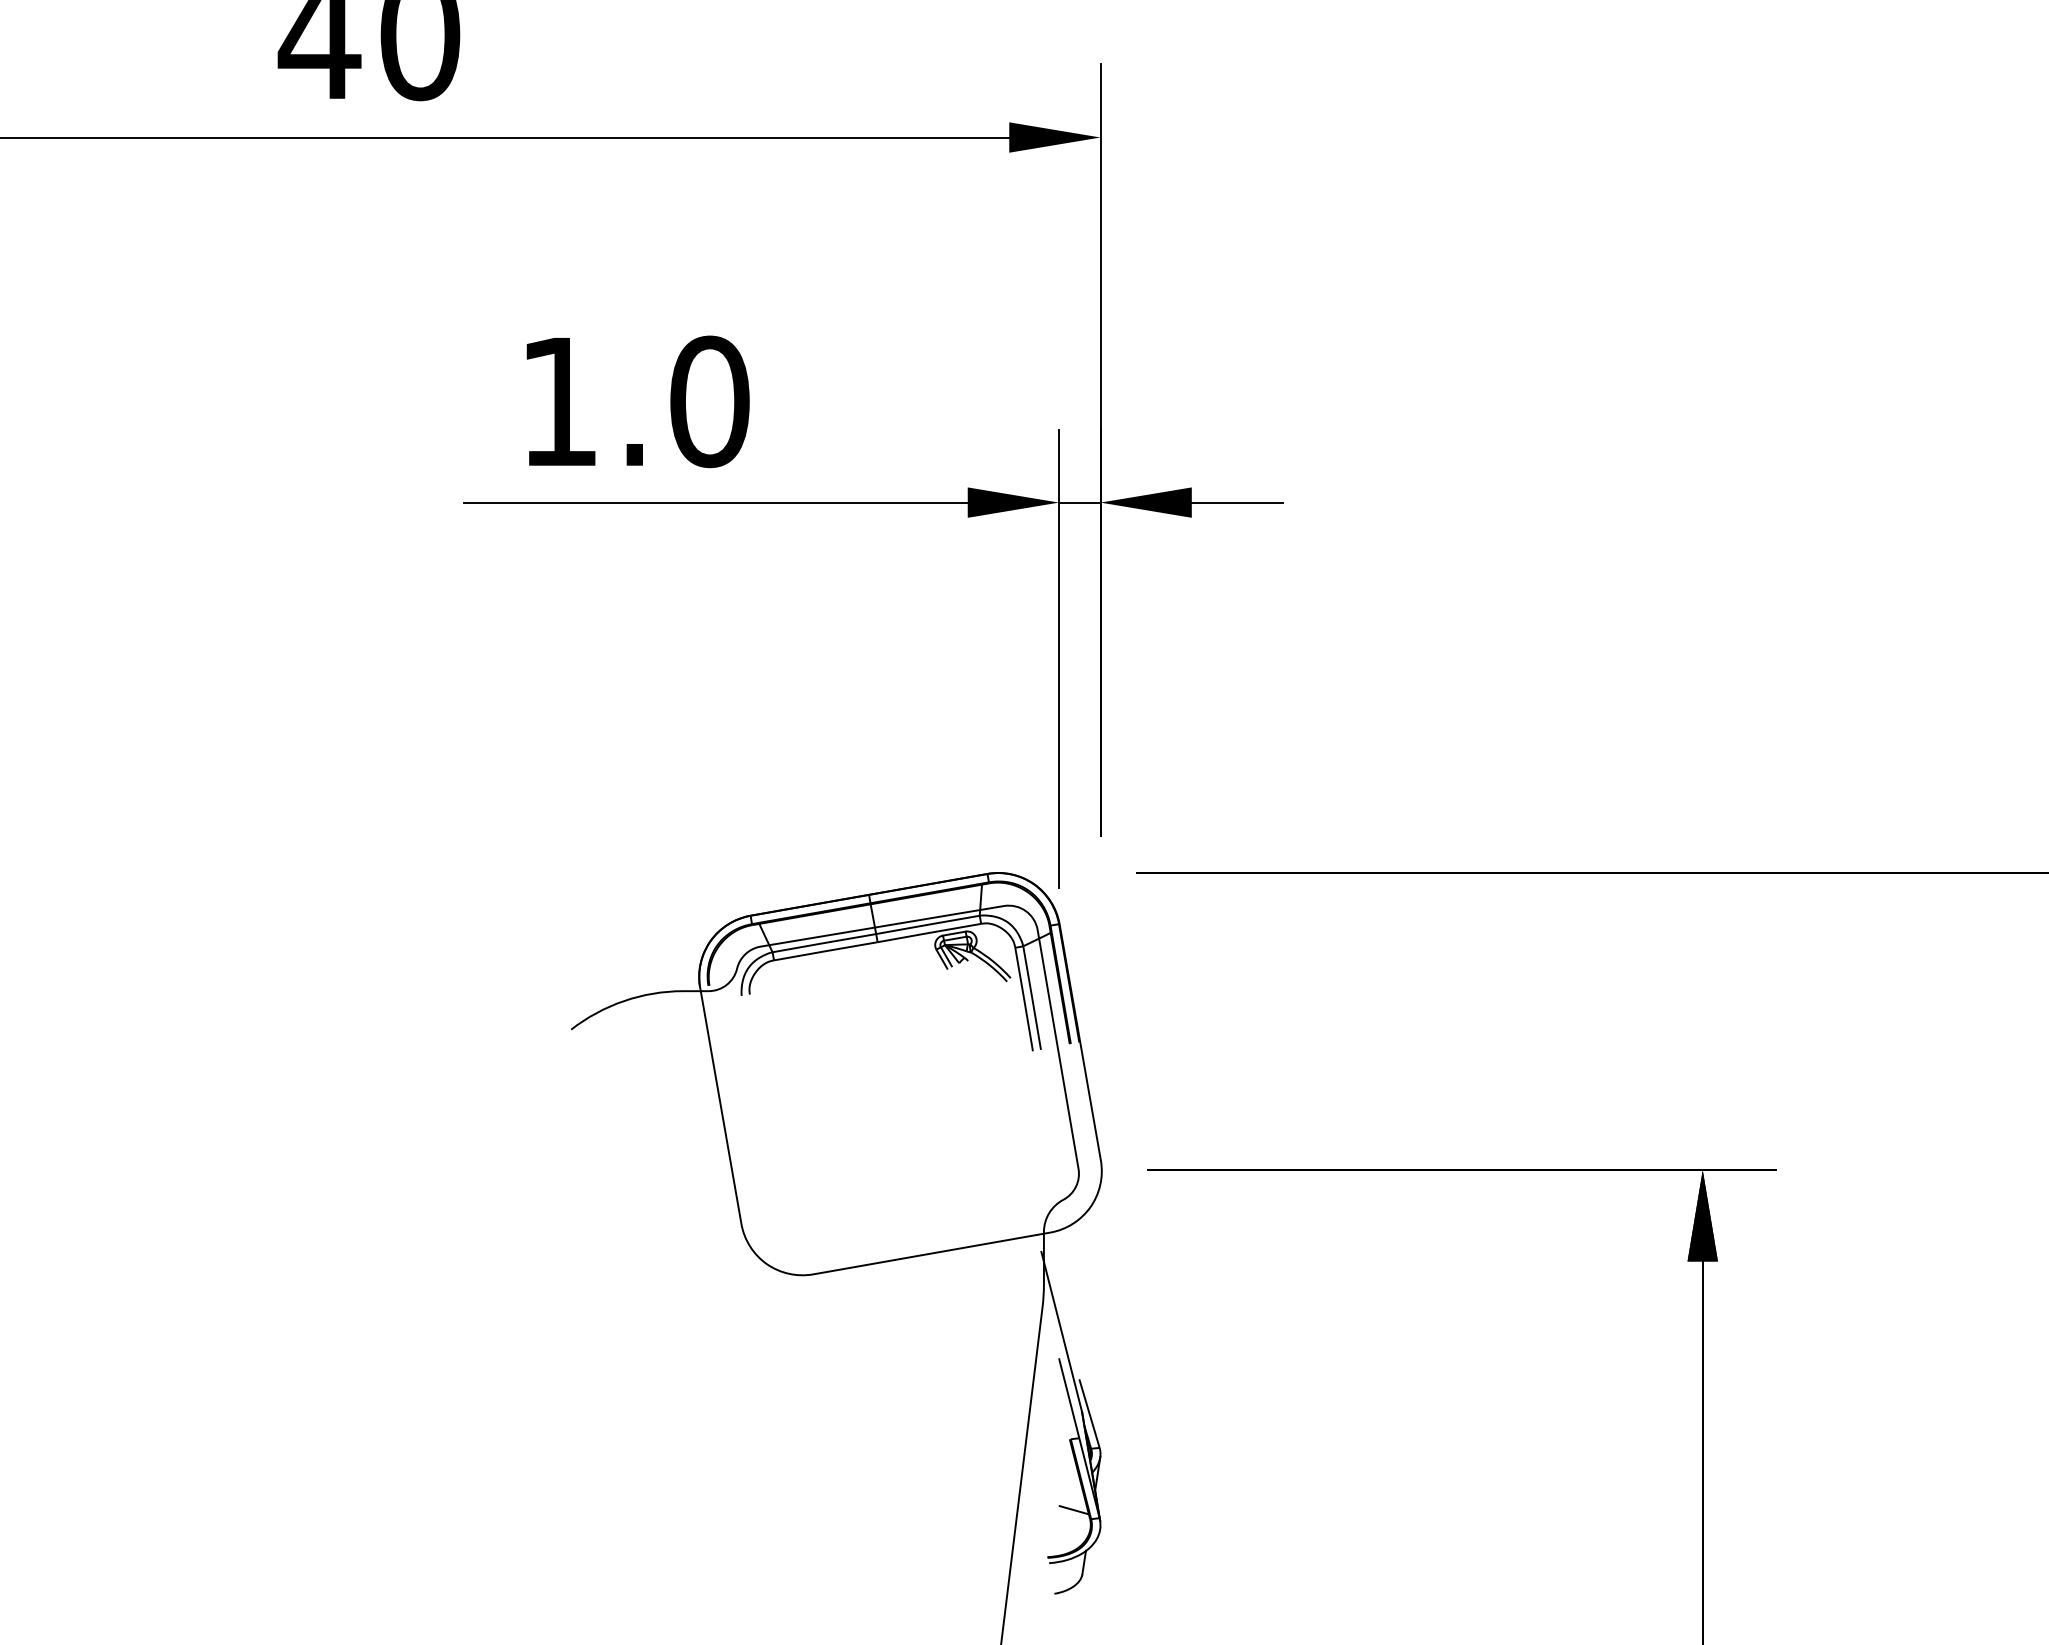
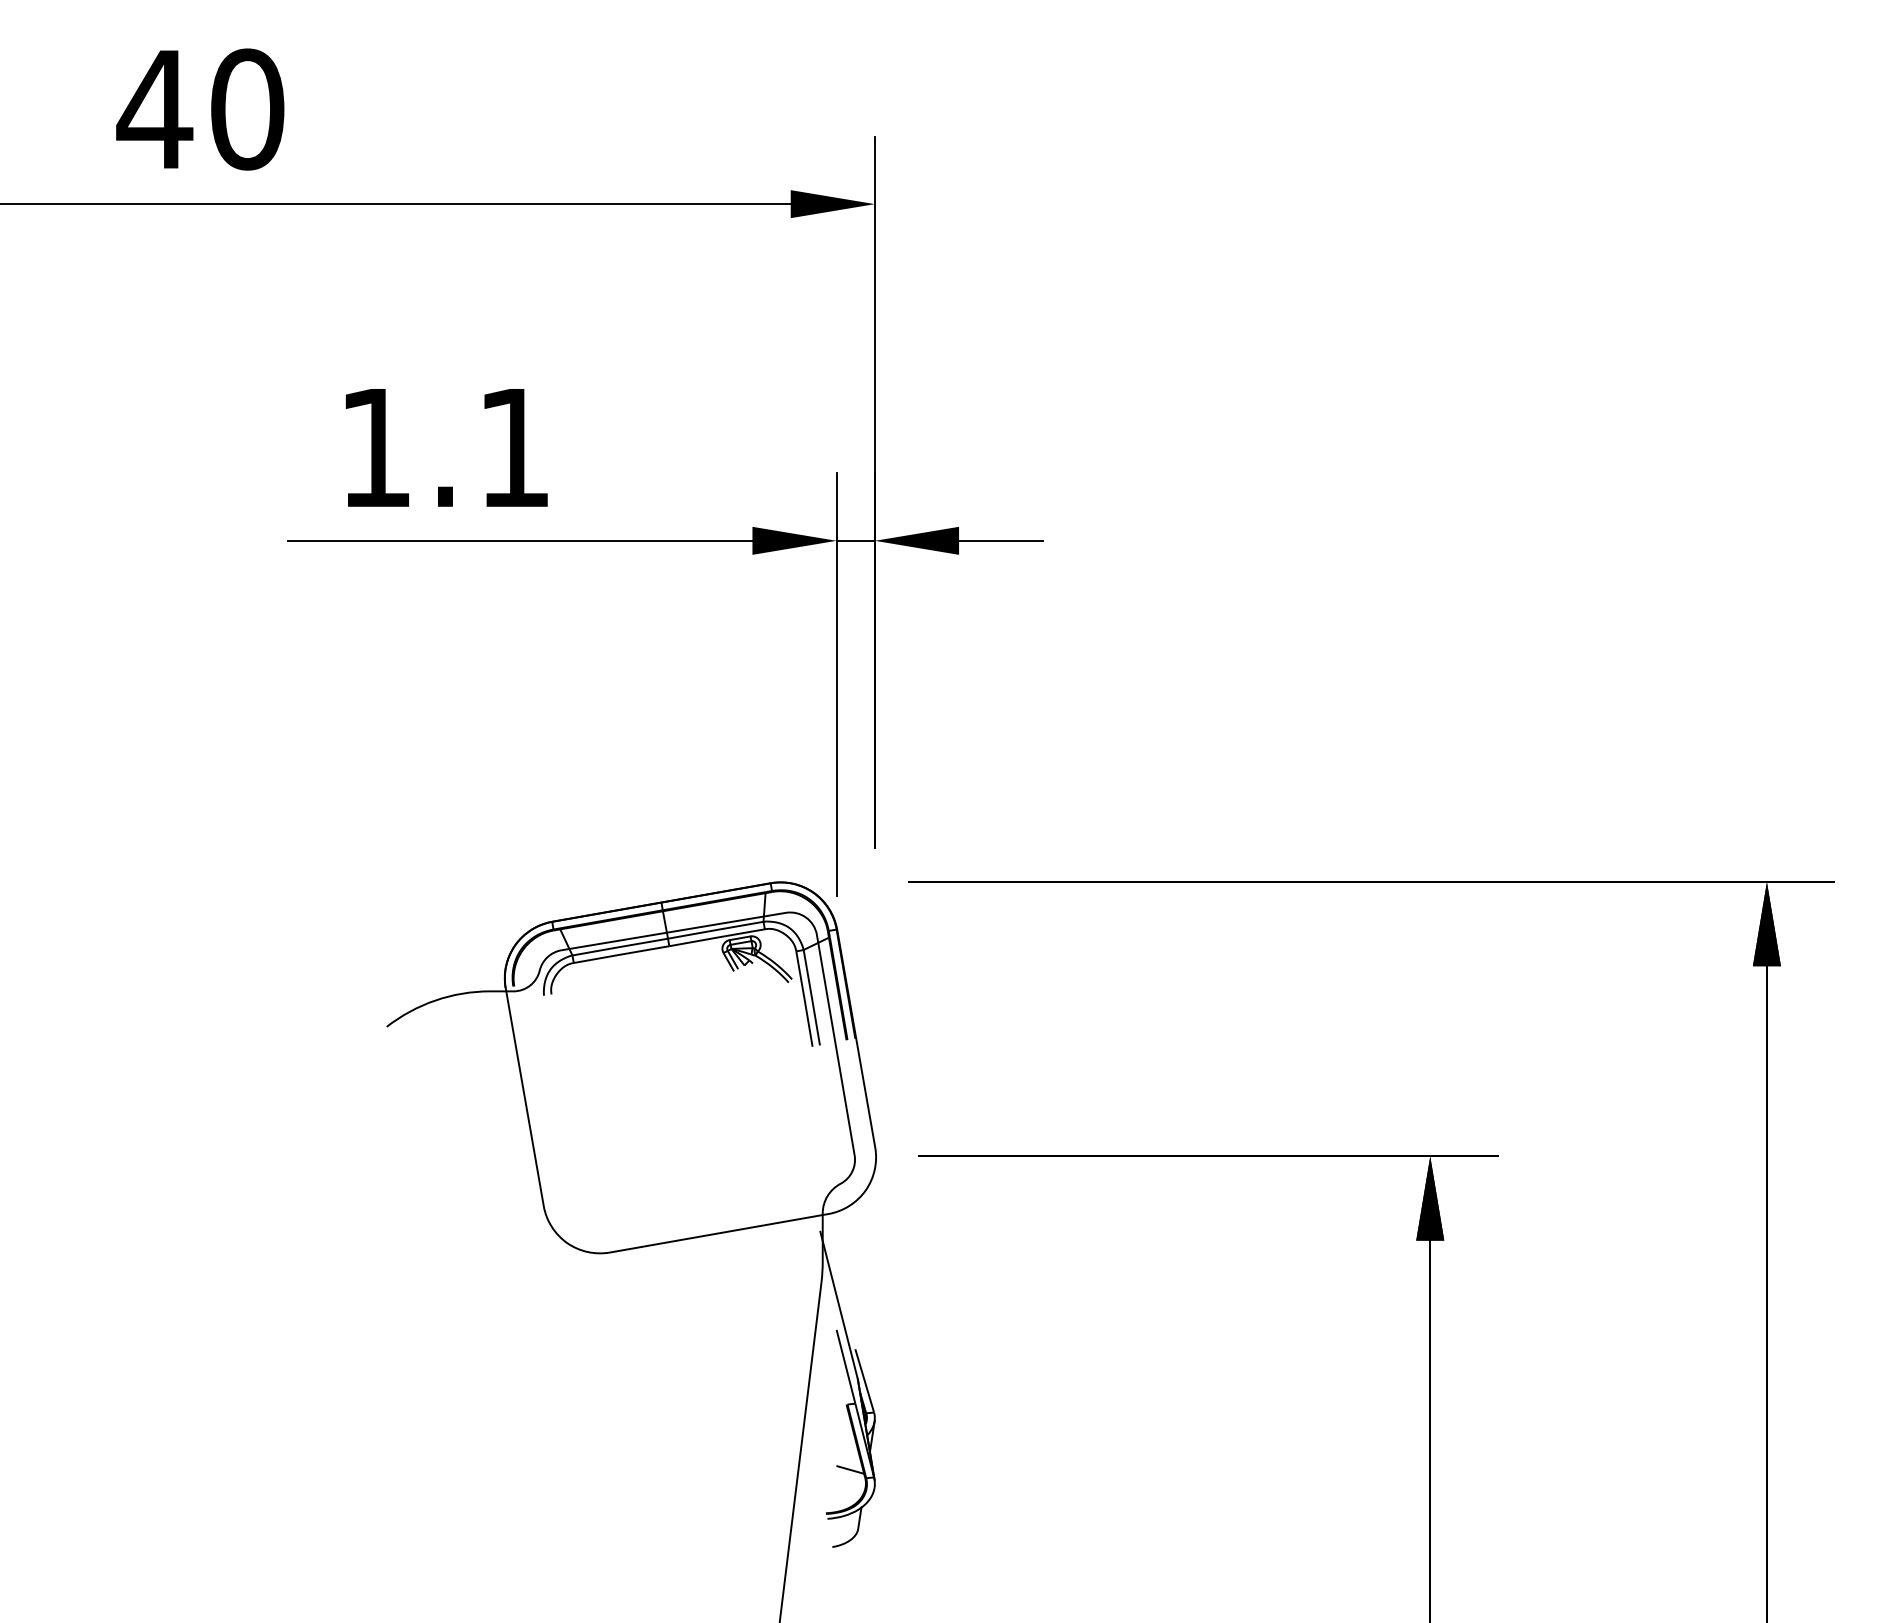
text: (709, 401) -> (514, 447), 1.0 -> 1.1

